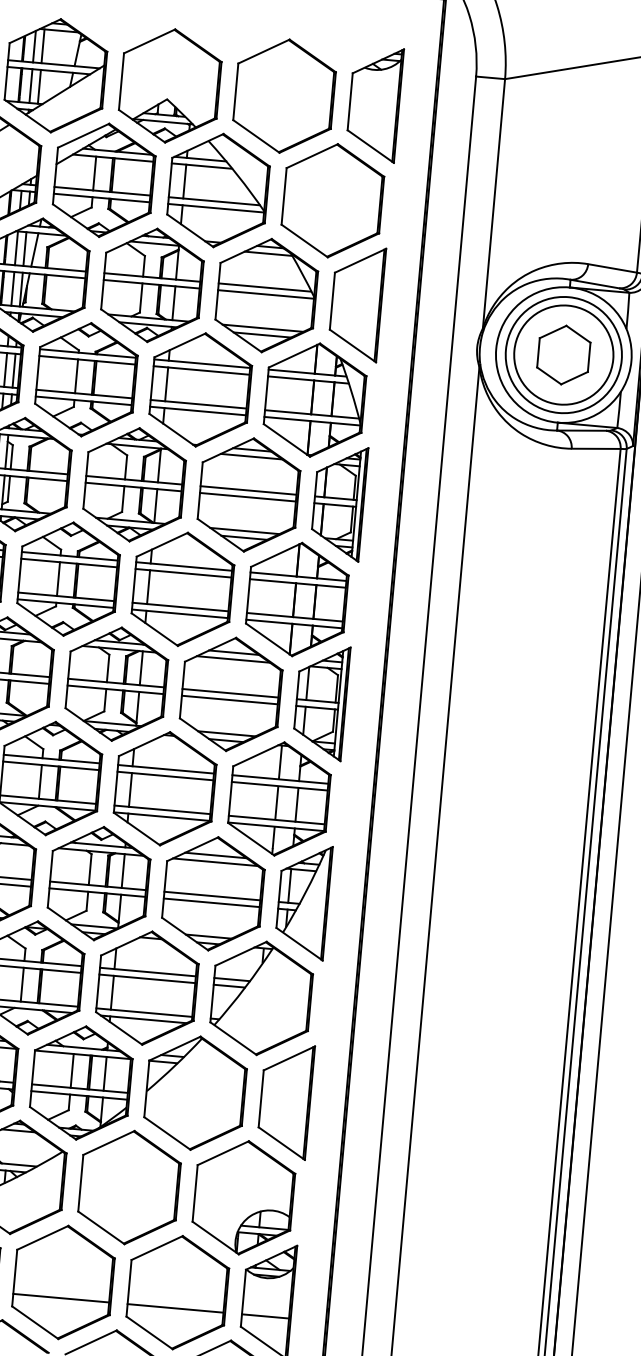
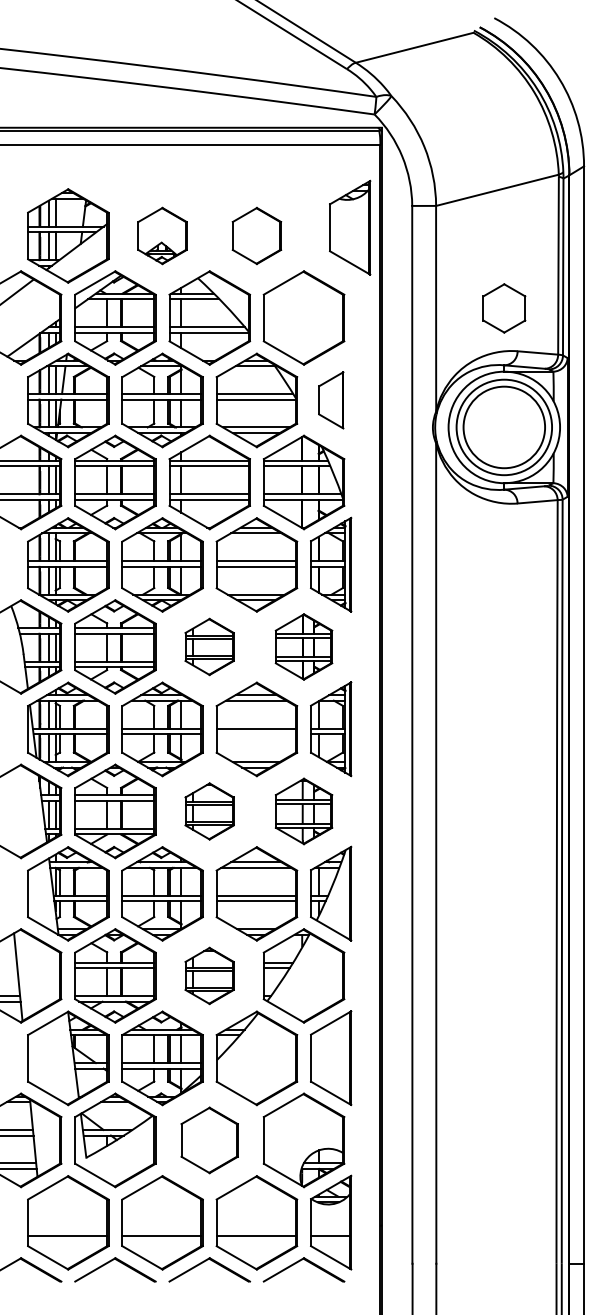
part: (170, 85) -> (162, 235), size x0.6
part: (284, 95) -> (256, 235), size x0.6
part: (375, 103) -> (350, 227), moved
part: (357, 303) -> (331, 400), size x0.6
part: (564, 355) -> (504, 308), moved
part: (182, 588) -> (209, 646), size x0.6
part: (296, 598) -> (303, 646), size x0.7
line: (228, 700) -> (255, 734), removed
part: (164, 788) -> (209, 811), size x0.6
part: (278, 798) -> (303, 811), size x0.7
part: (147, 987) -> (209, 975), size x0.6
part: (129, 1187) -> (209, 1140), size x0.7

